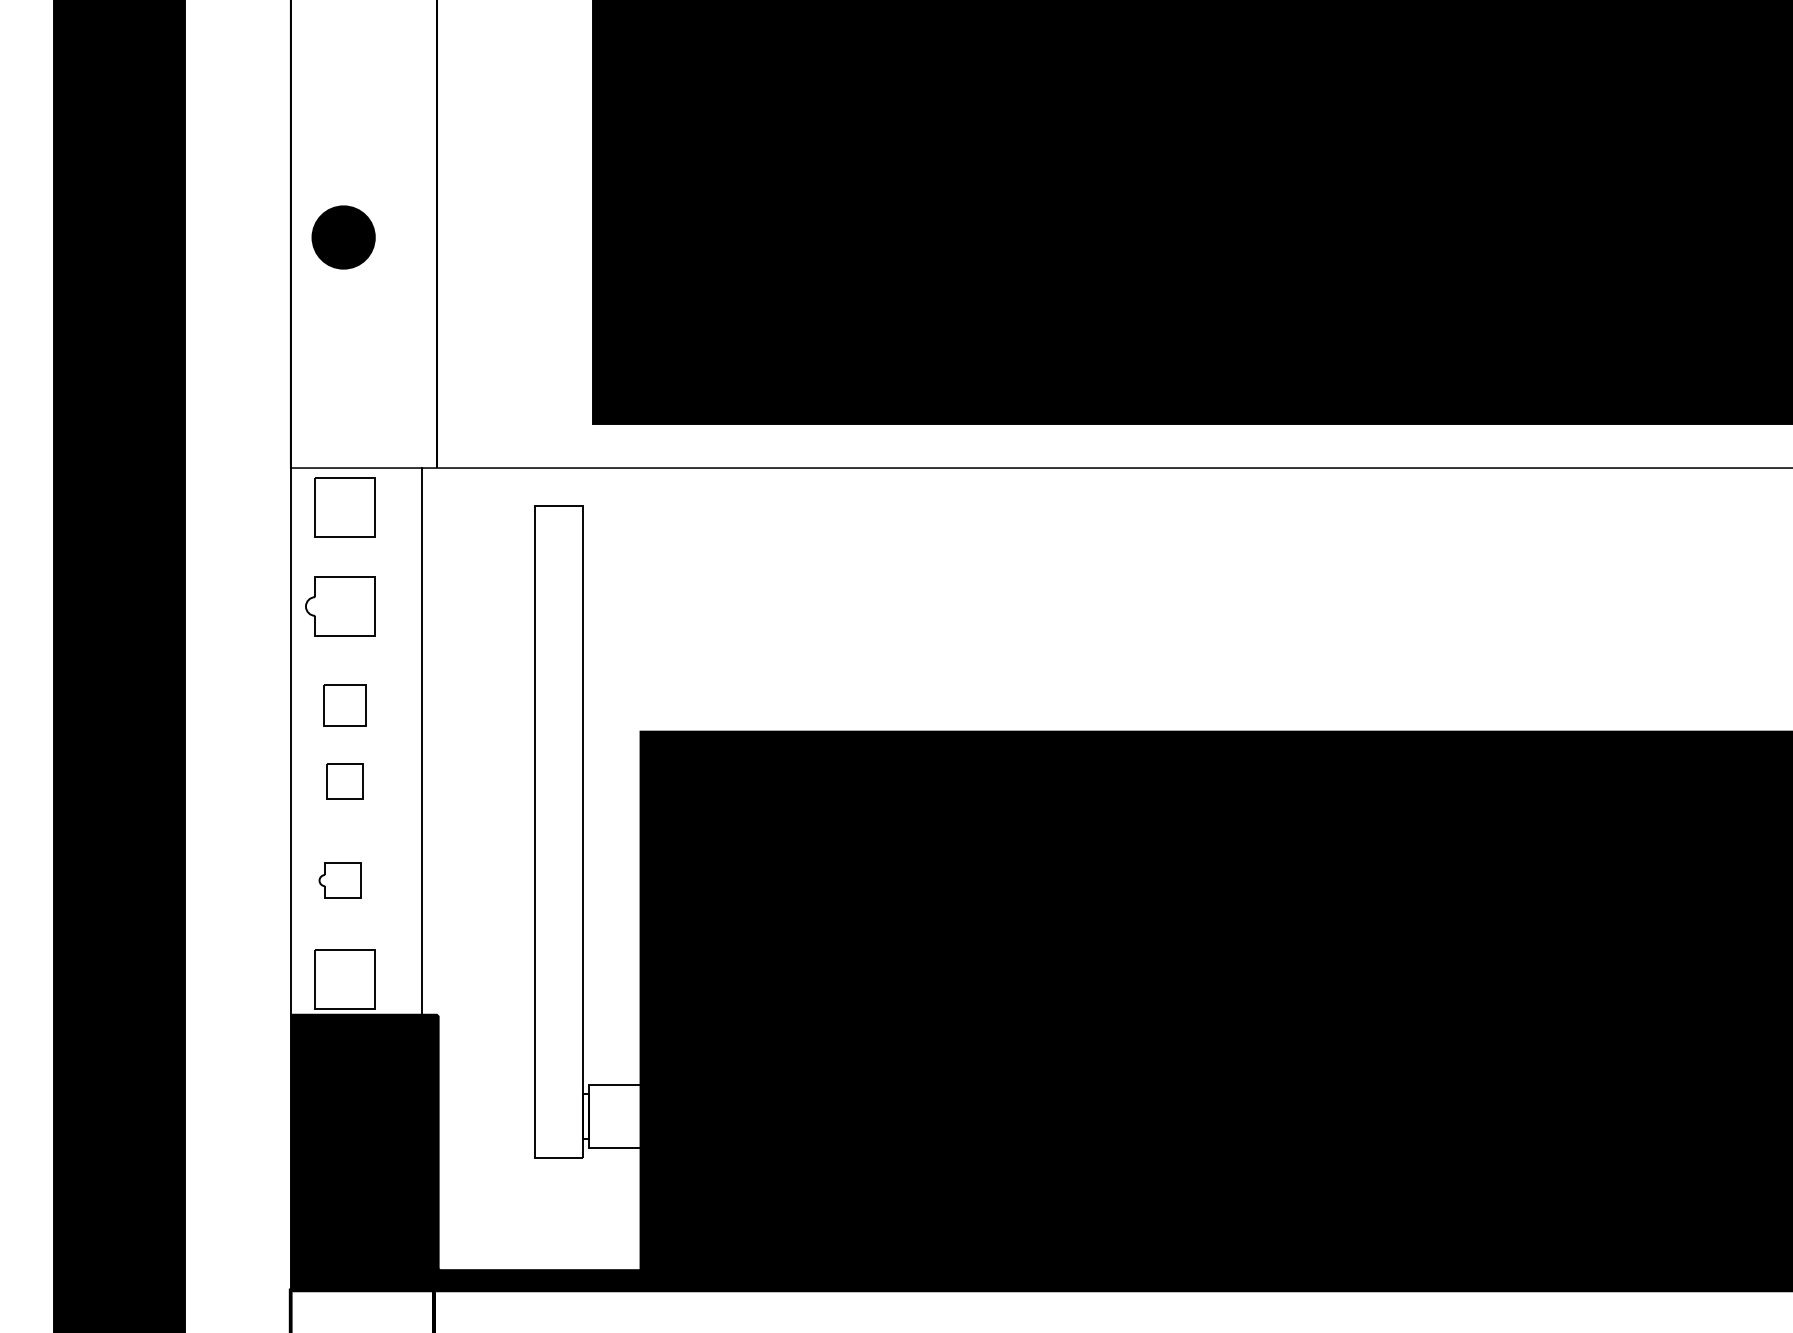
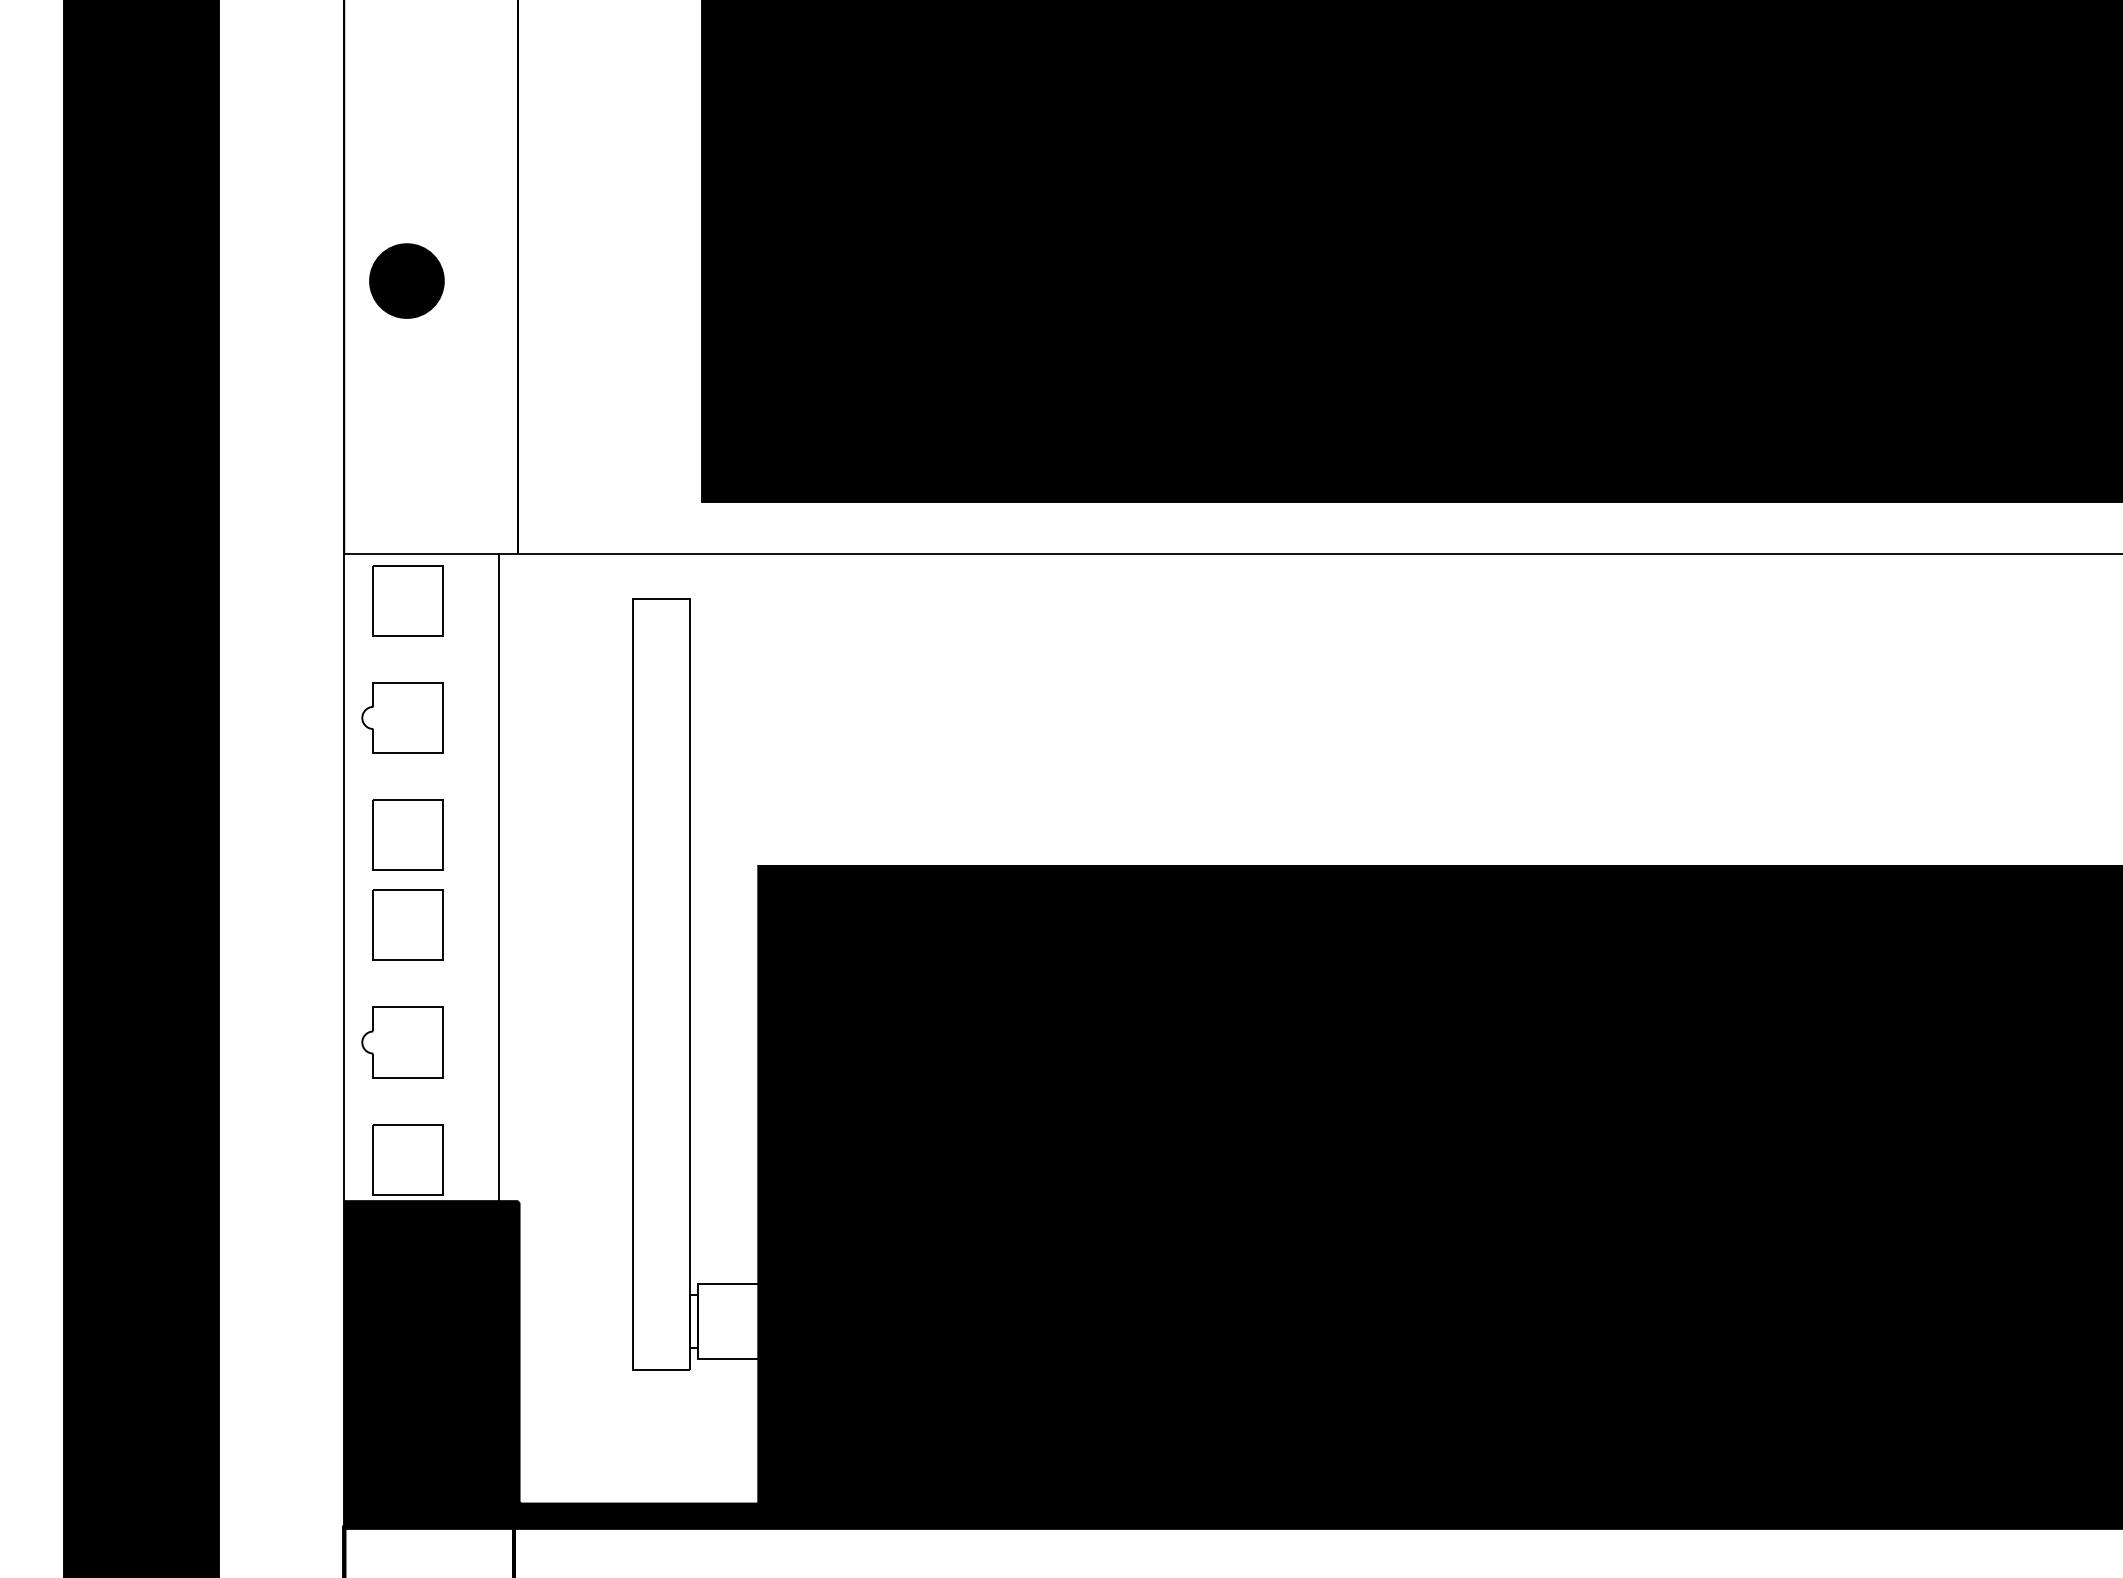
part: (344, 704) -> (407, 834), size x1.43
part: (344, 780) -> (407, 924), size x1.67
part: (339, 880) -> (402, 1042), size x1.67

